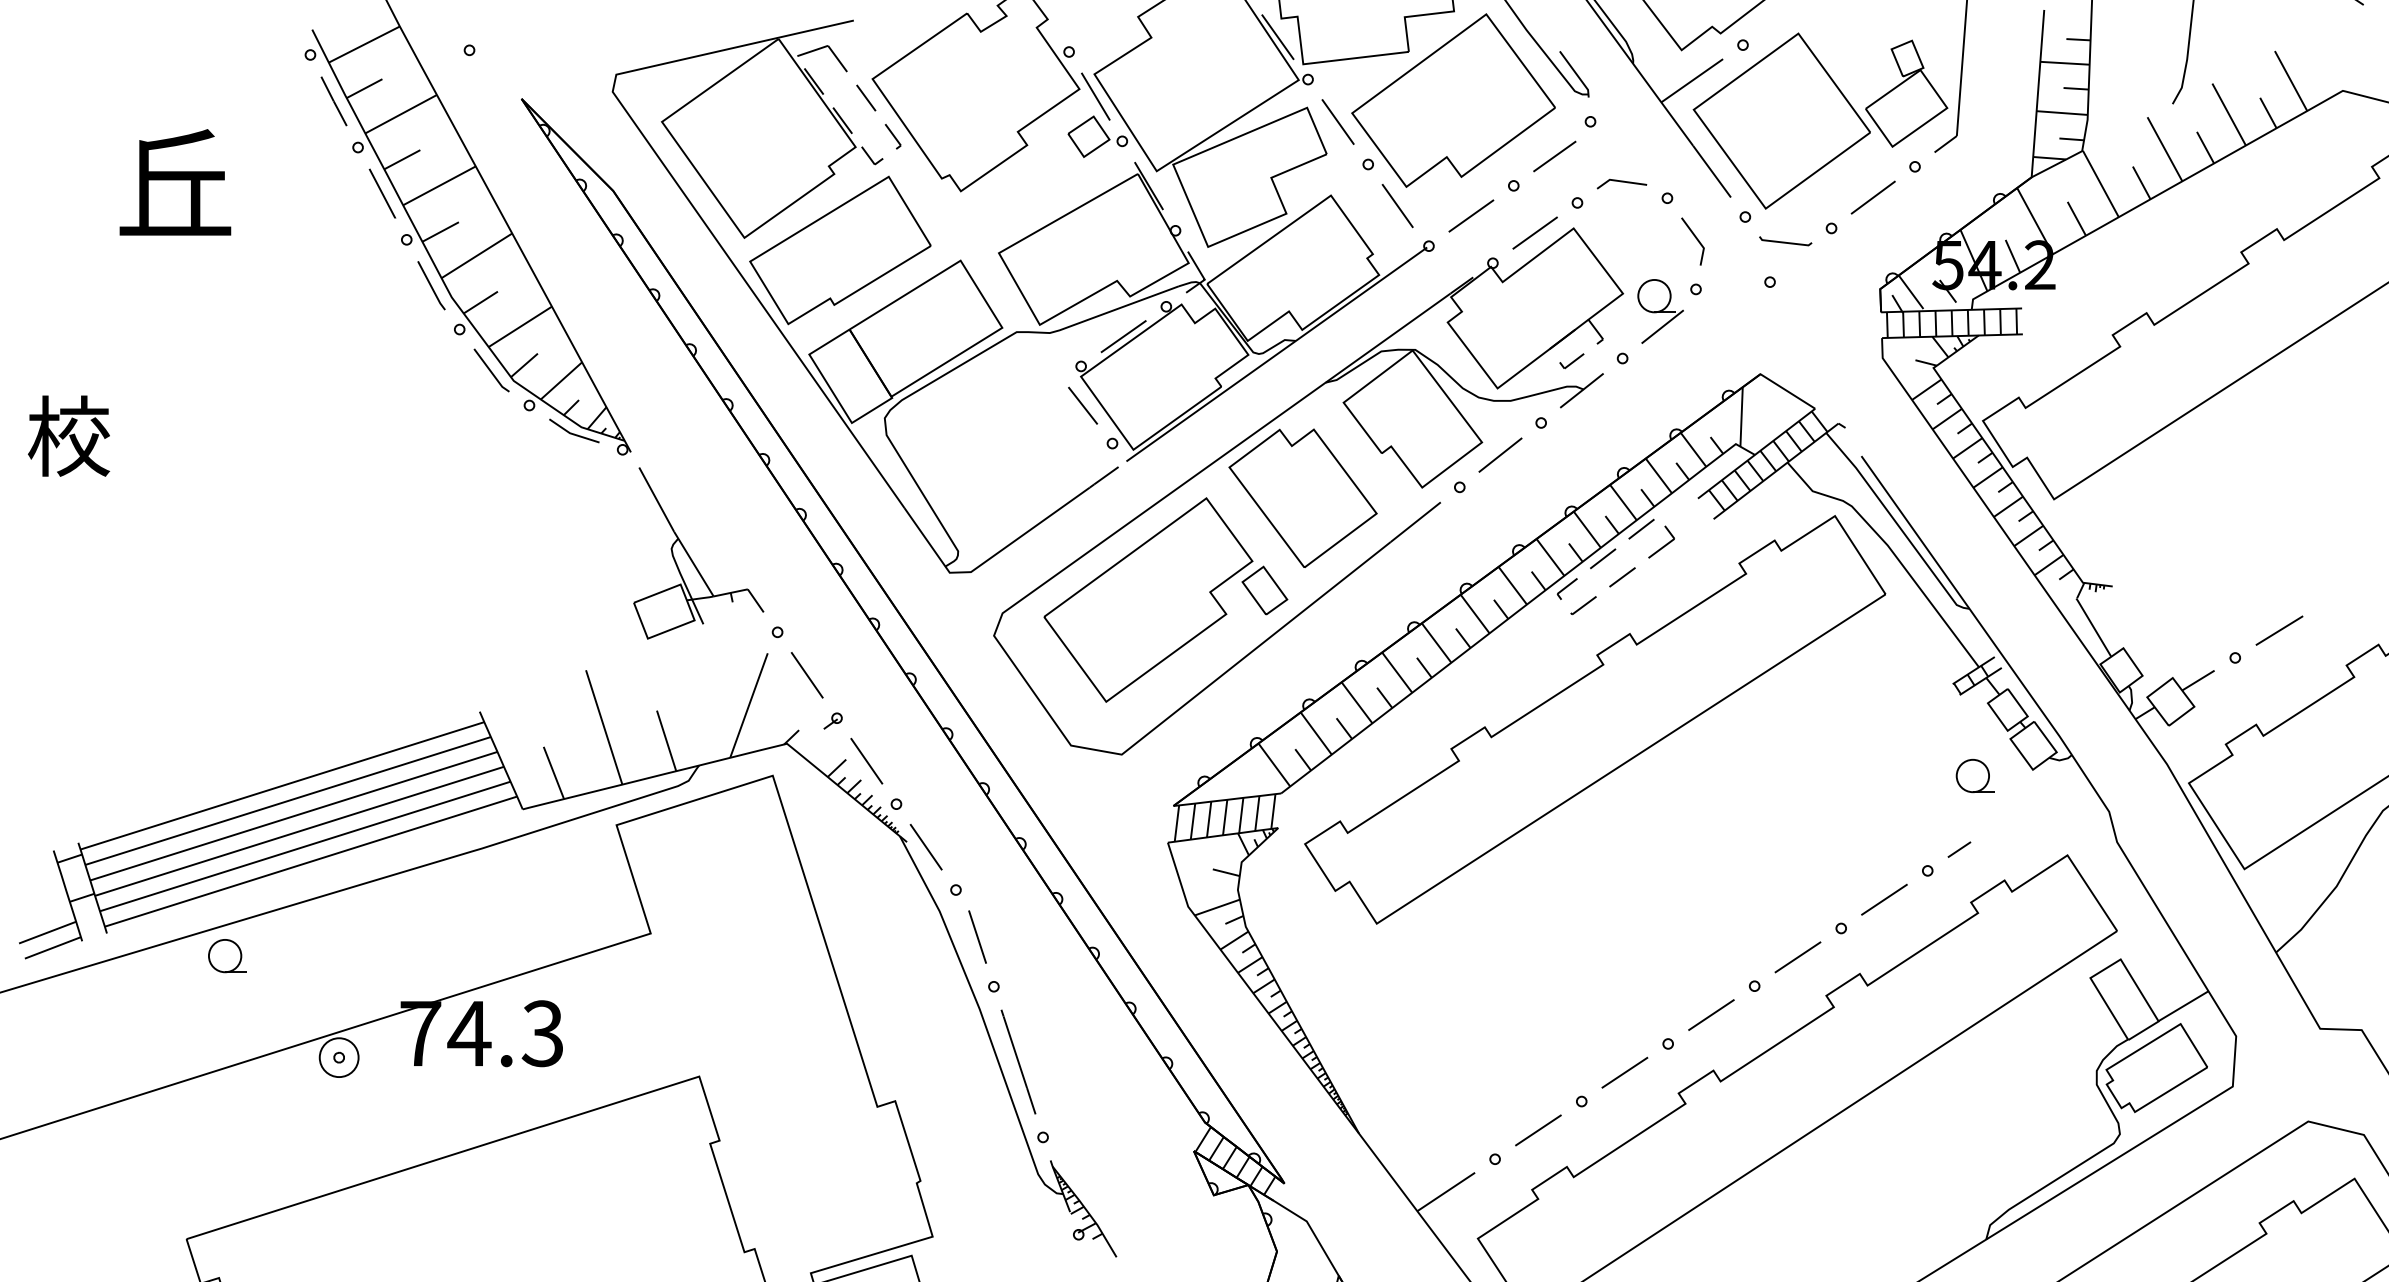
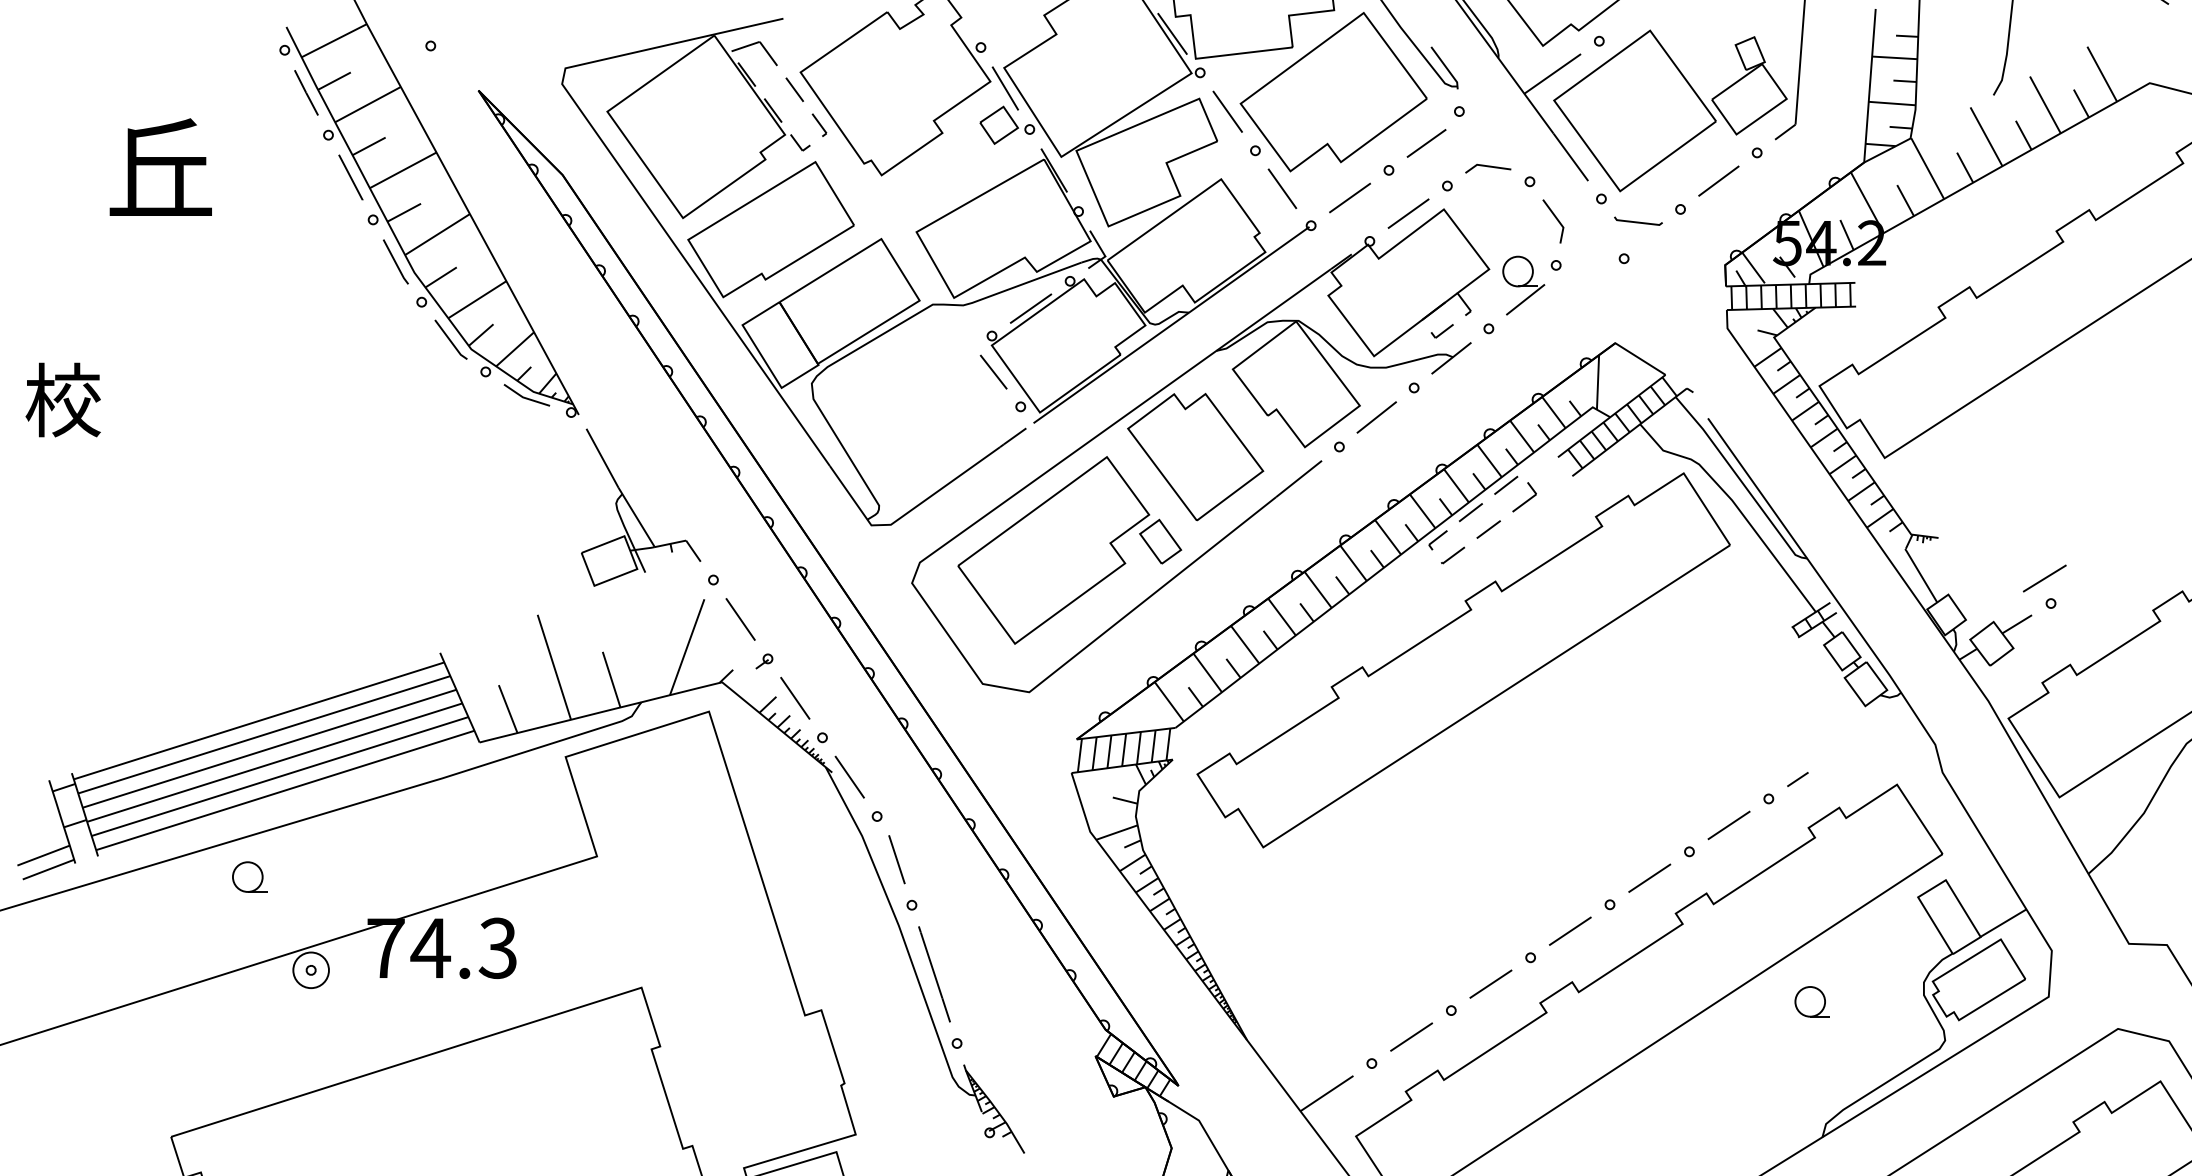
line: (2279, 630) -> (2044, 578), moved
part: (1974, 775) -> (1811, 1001), moved
part: (227, 956) -> (249, 877), moved

